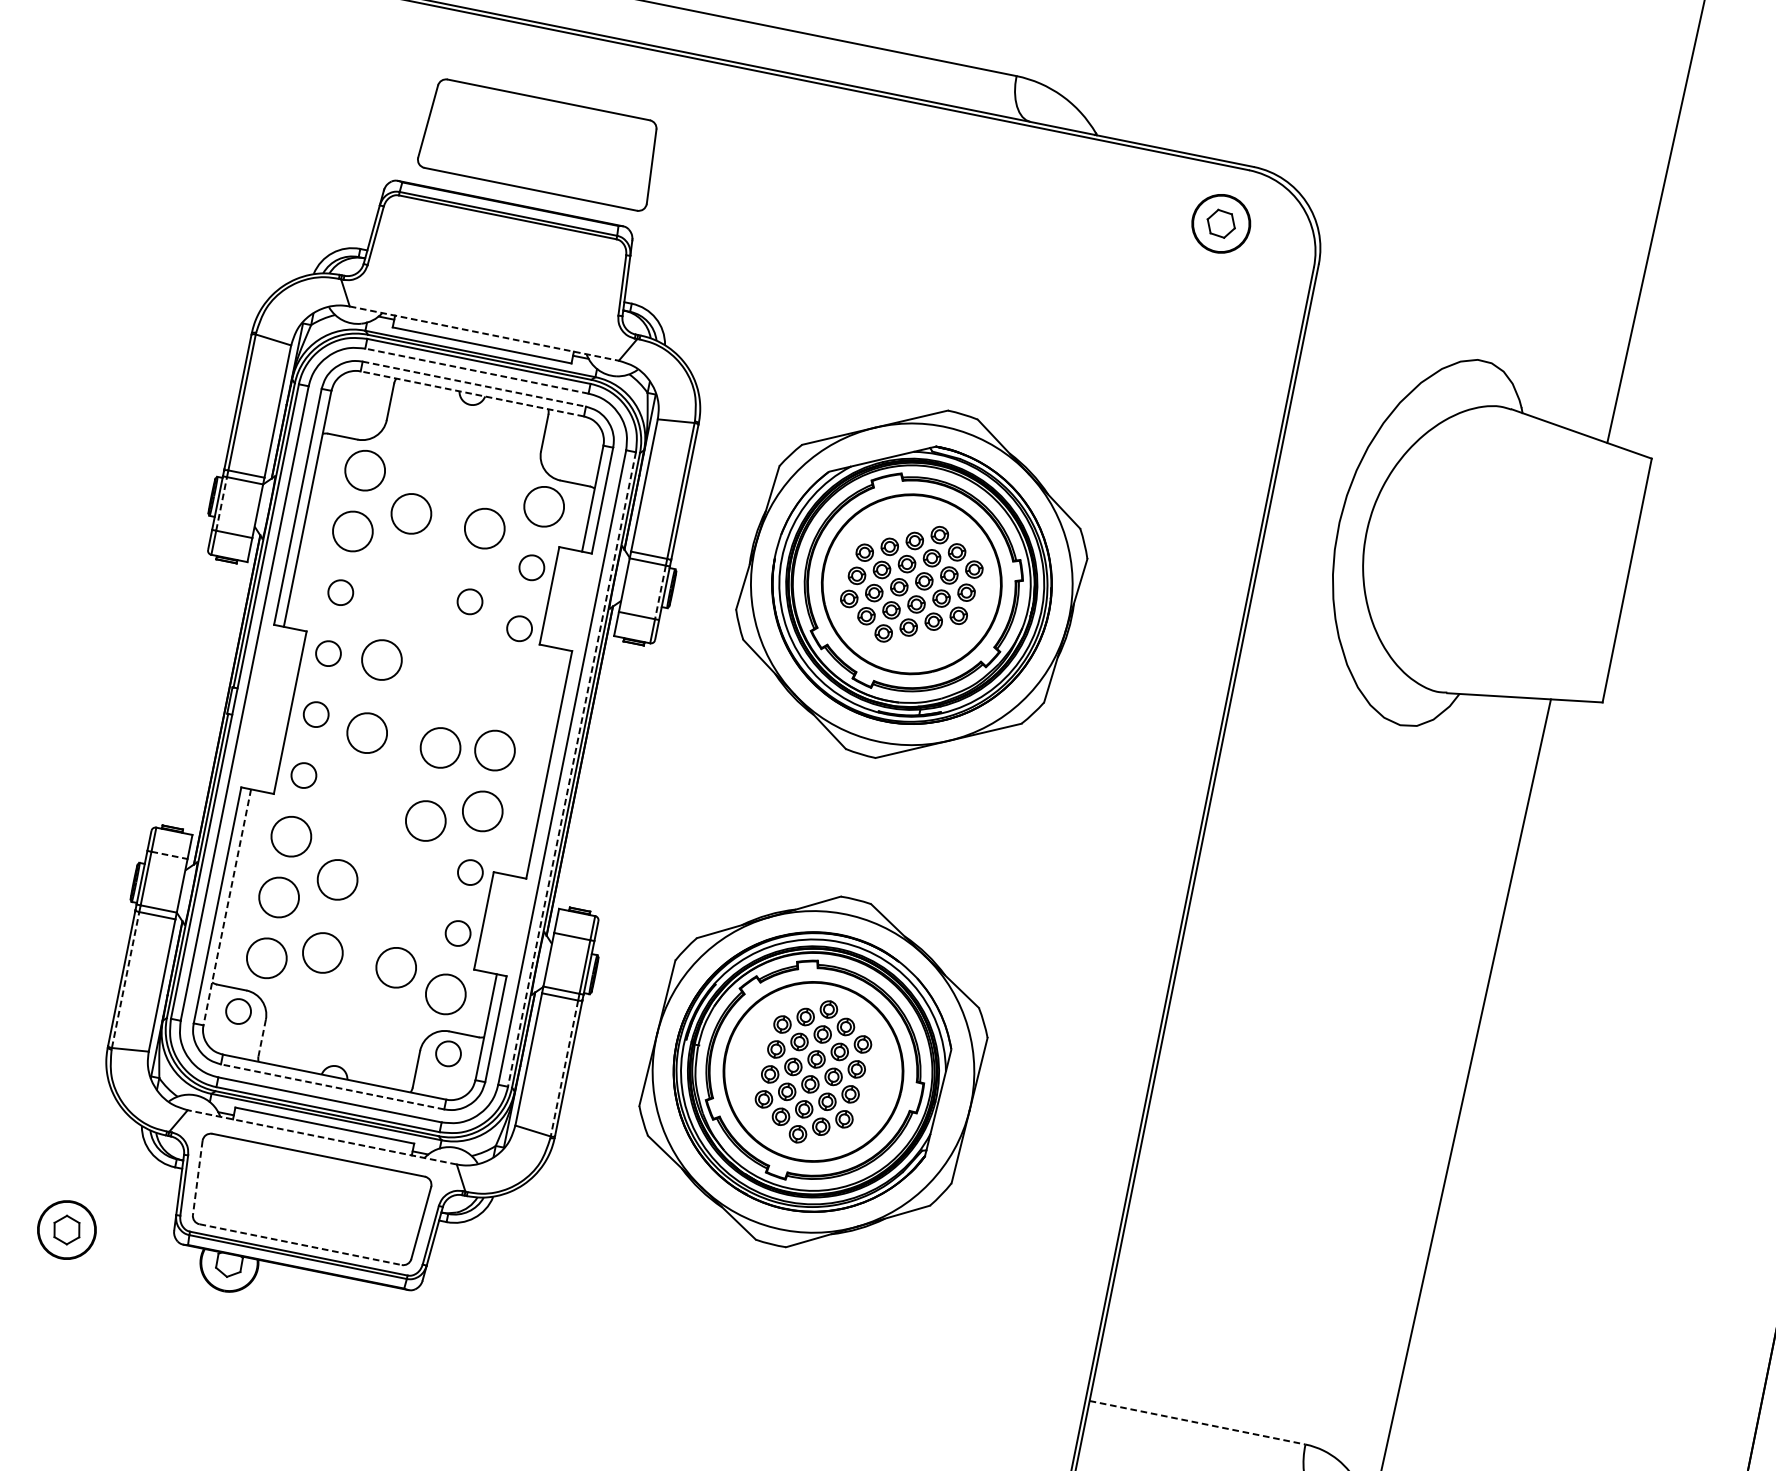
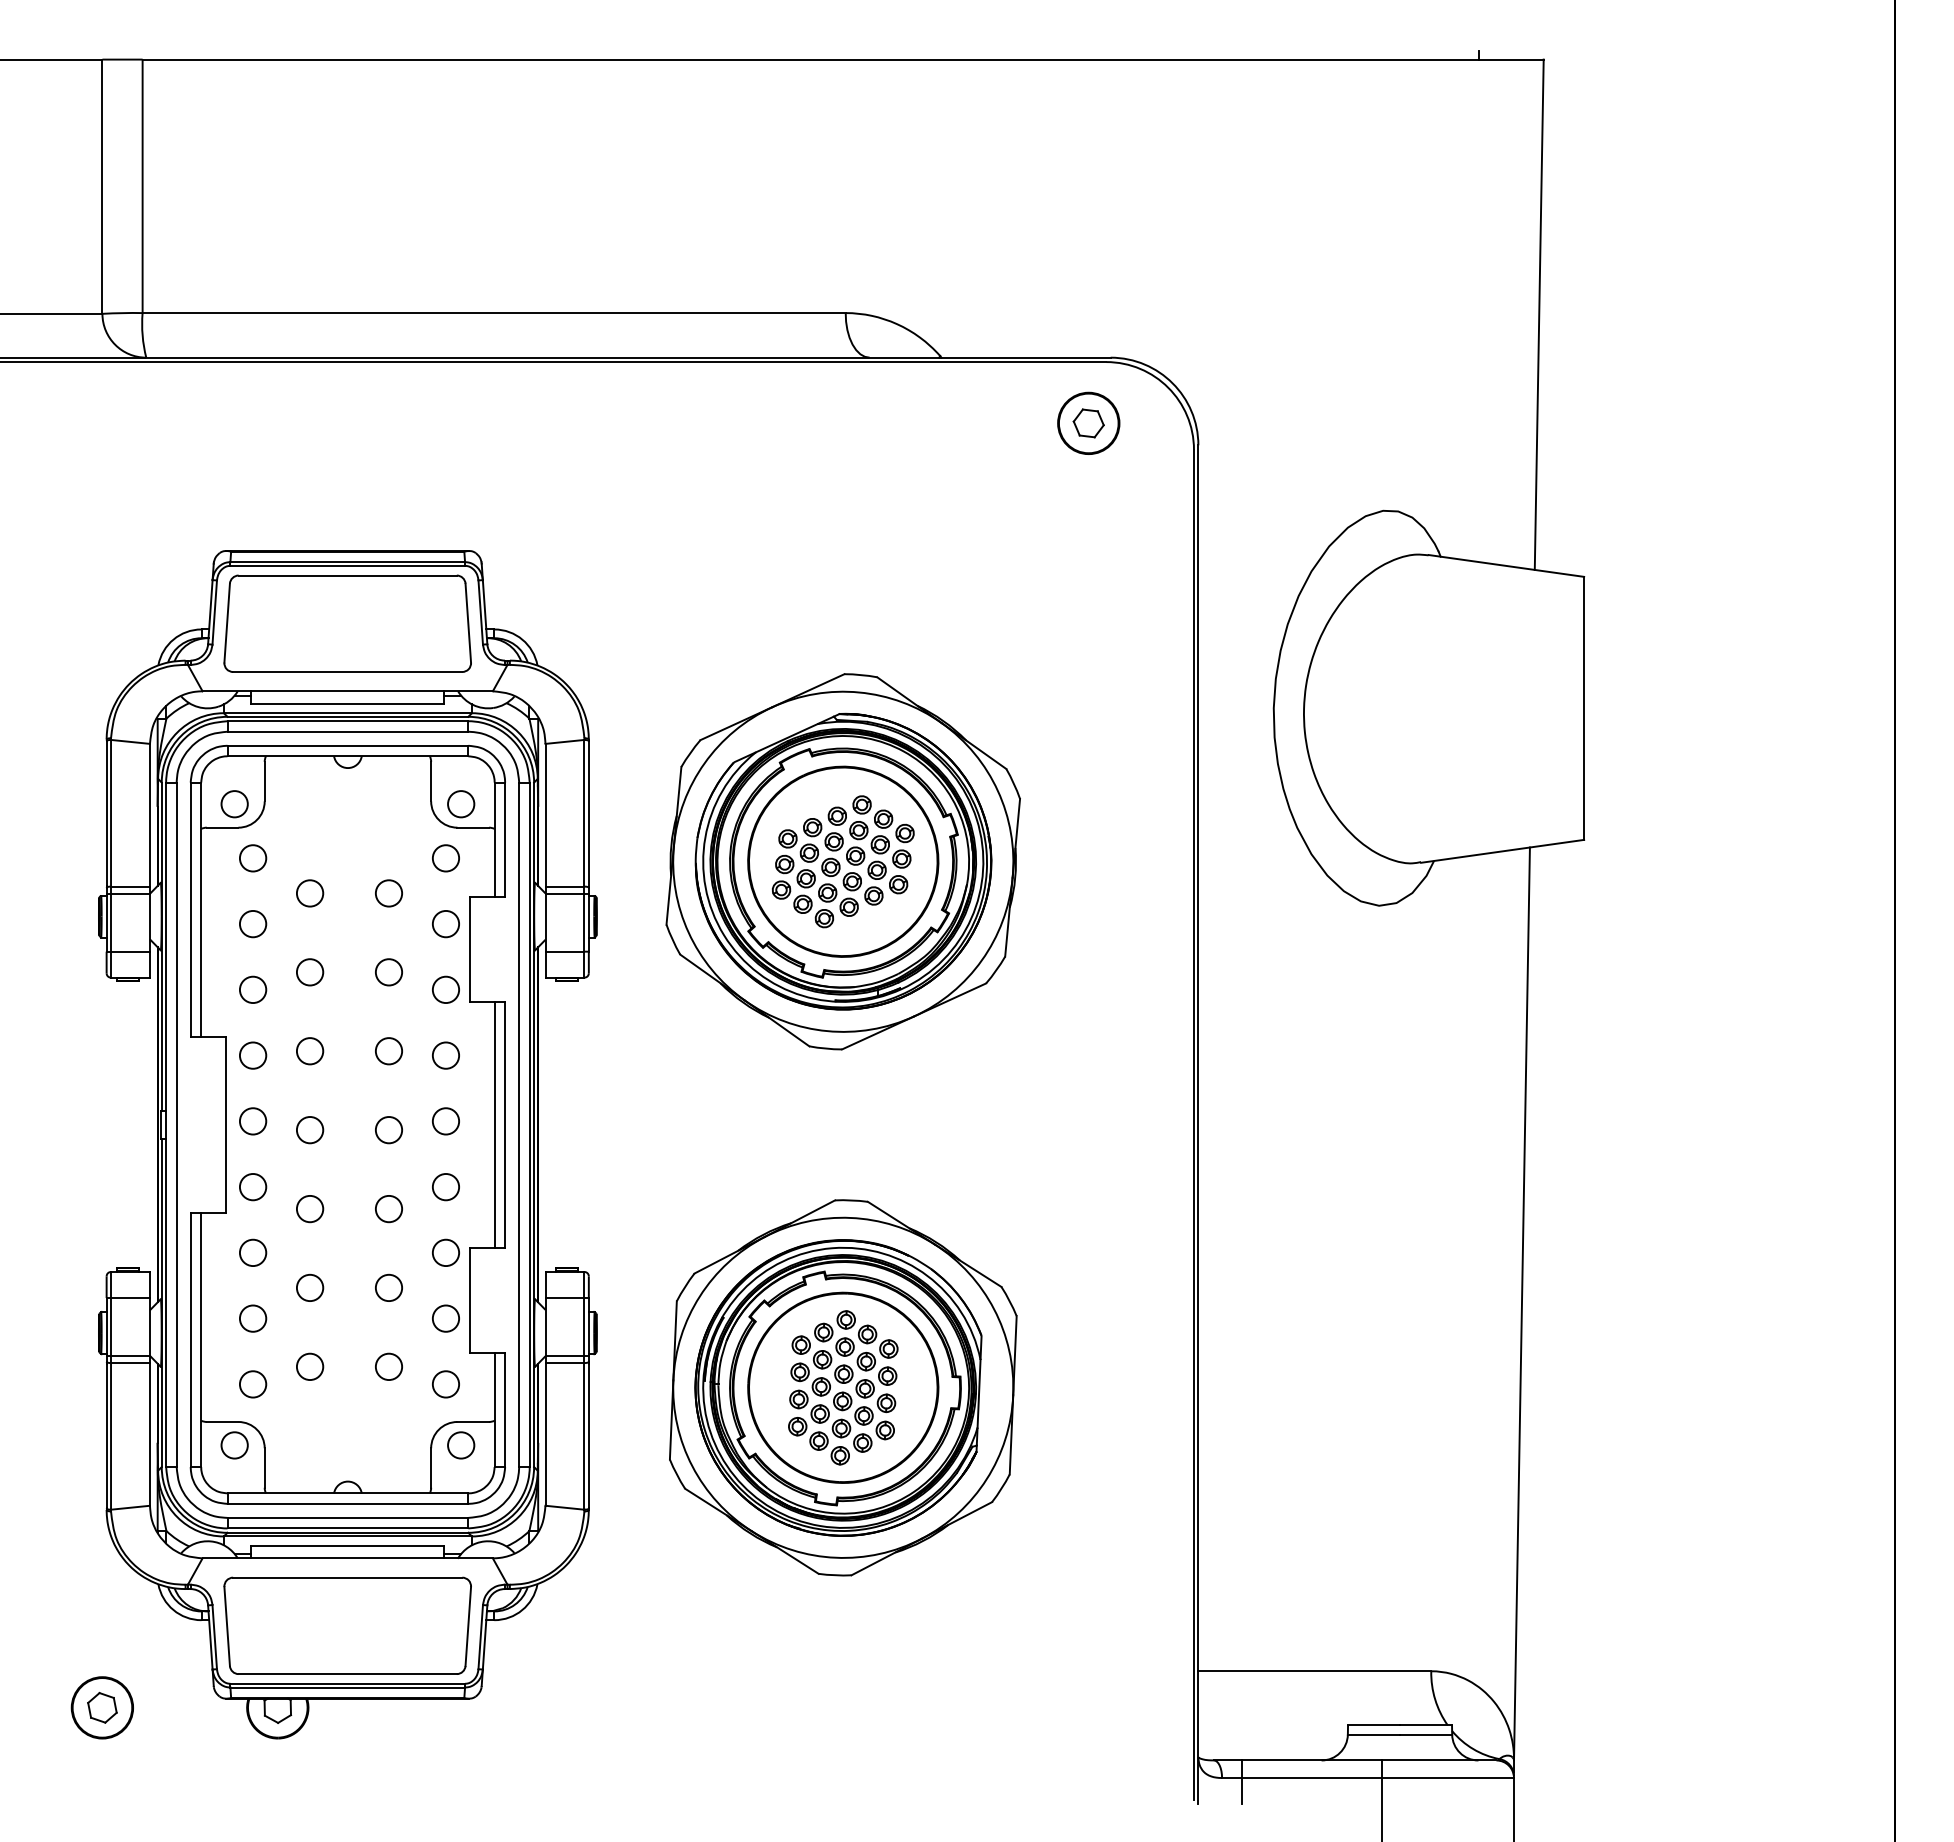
part: (539, 144) -> (347, 623), moved
line: (484, 333) -> (348, 691), dashed -> solid
line: (476, 370) -> (347, 731), dashed -> solid
line: (474, 384) -> (348, 745), dashed -> solid
line: (471, 394) -> (347, 756), dashed -> solid
circle: (358, 417) -> (234, 804), added
circle: (568, 459) -> (461, 804), added
circle: (365, 471) -> (253, 858), size x0.62
line: (222, 503) -> (111, 922), dashed -> solid
circle: (543, 506) -> (445, 858), size x0.62
circle: (412, 514) -> (310, 893), size x0.62
circle: (484, 528) -> (388, 893), size x0.62
circle: (353, 532) -> (253, 924), size x0.62
circle: (397, 587) -> (310, 972), added
line: (660, 592) -> (584, 922), dashed -> solid
circle: (382, 660) -> (310, 1051), size x0.62
circle: (454, 675) -> (388, 1051), added
circle: (506, 689) -> (445, 1055), added
circle: (367, 733) -> (310, 1130), size x0.62
circle: (440, 748) -> (388, 1130), size x0.62
circle: (494, 750) -> (445, 1121), size x0.62
line: (539, 762) -> (494, 1124), added
line: (571, 770) -> (529, 1125), dashed -> solid
circle: (352, 807) -> (310, 1209), added
circle: (482, 811) -> (445, 1187), size x0.62
circle: (425, 821) -> (388, 1209), size x0.62
circle: (292, 836) -> (253, 1252), size x0.62
line: (169, 854) -> (130, 1297), dashed -> solid
circle: (338, 879) -> (310, 1287), size x0.62
circle: (410, 893) -> (388, 1287), added
circle: (279, 897) -> (253, 1318), size x0.62
line: (227, 908) -> (201, 1340), dashed -> solid
circle: (323, 952) -> (310, 1366), size x0.62
circle: (267, 958) -> (253, 1384), size x0.62
circle: (395, 967) -> (388, 1366), size x0.62
line: (126, 979) -> (111, 1435), dashed -> solid
circle: (445, 994) -> (445, 1384), size x0.62
line: (261, 1038) -> (264, 1468), dashed -> solid
line: (564, 1068) -> (584, 1436), dashed -> solid
line: (332, 1086) -> (347, 1503), dashed -> solid
line: (322, 1137) -> (347, 1558), dashed -> solid
line: (198, 1178) -> (227, 1626), dashed -> solid
line: (301, 1245) -> (348, 1674), dashed -> solid
line: (1198, 1423) -> (1315, 1671), dashed -> solid

